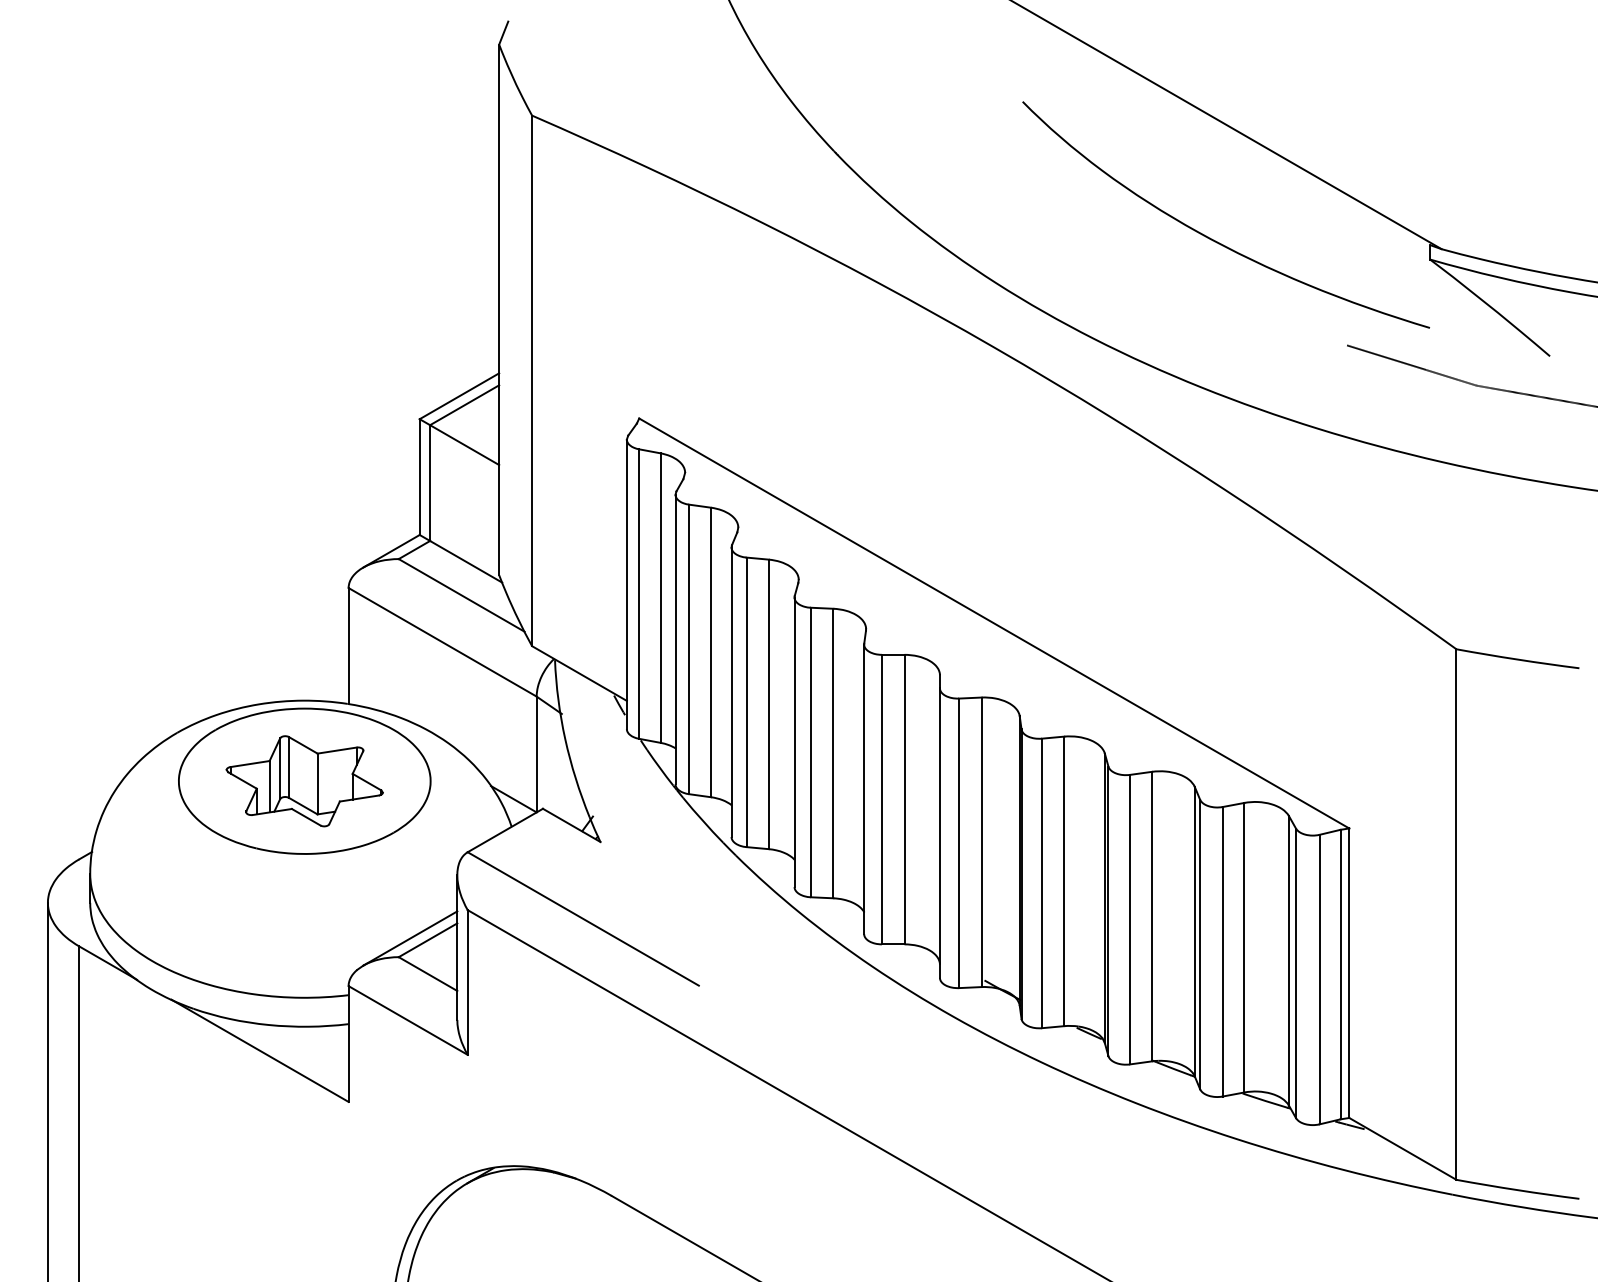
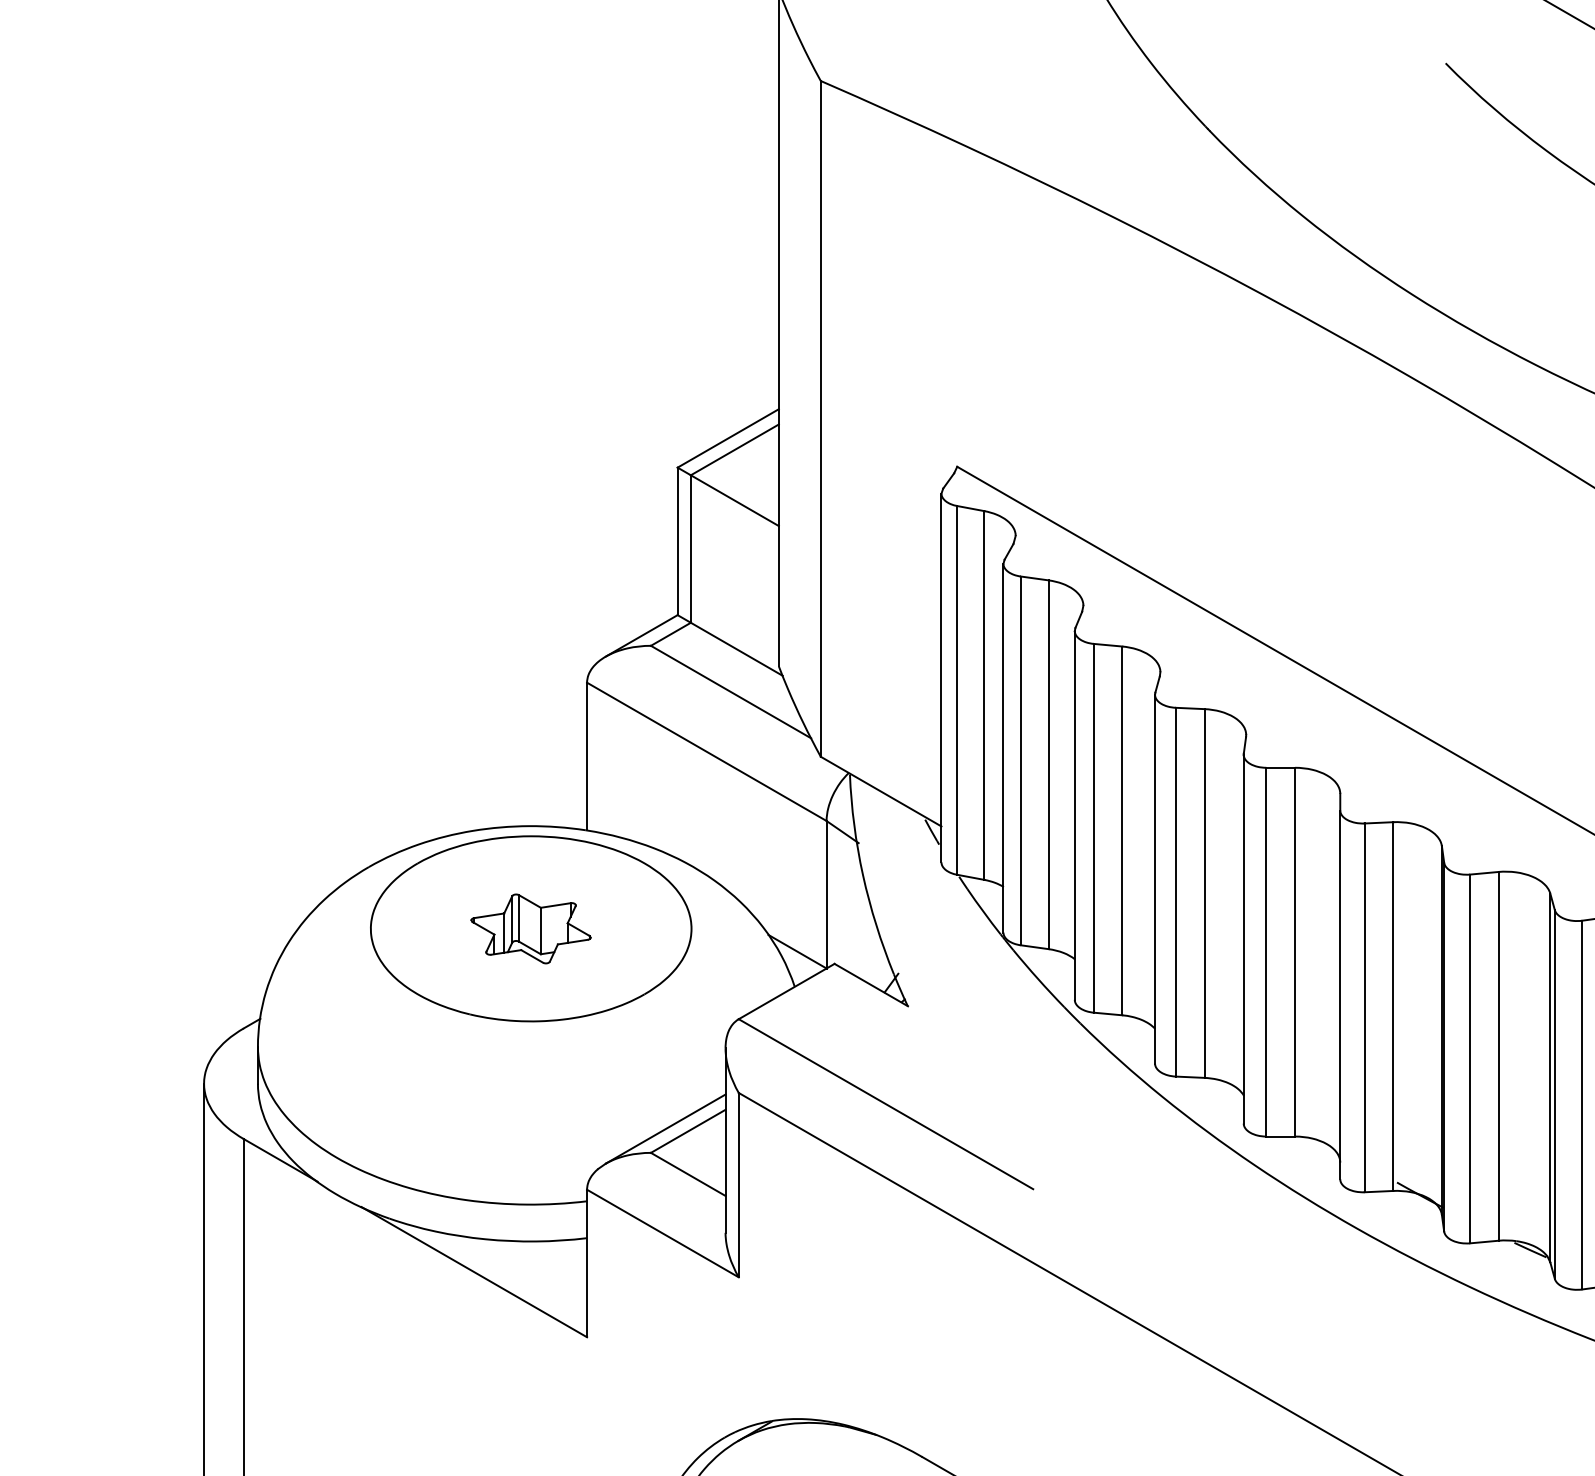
part: (304, 781) -> (530, 929), size x0.6

